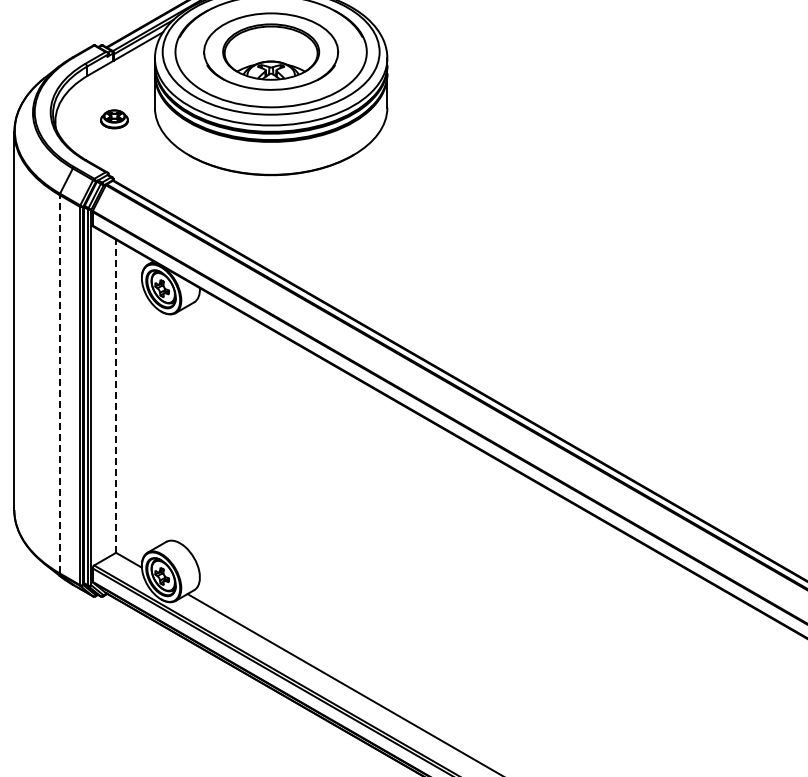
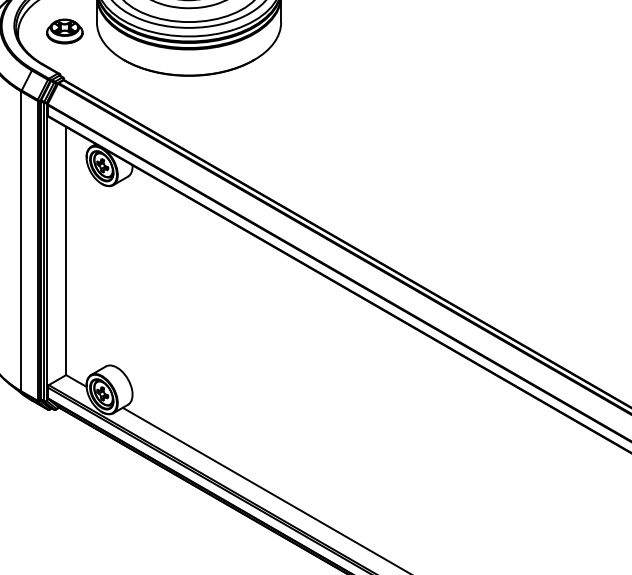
part: (114, 119) -> (64, 31), size x1.67
line: (59, 383) -> (21, 240), dashed -> solid
line: (115, 395) -> (65, 250), dashed -> solid

